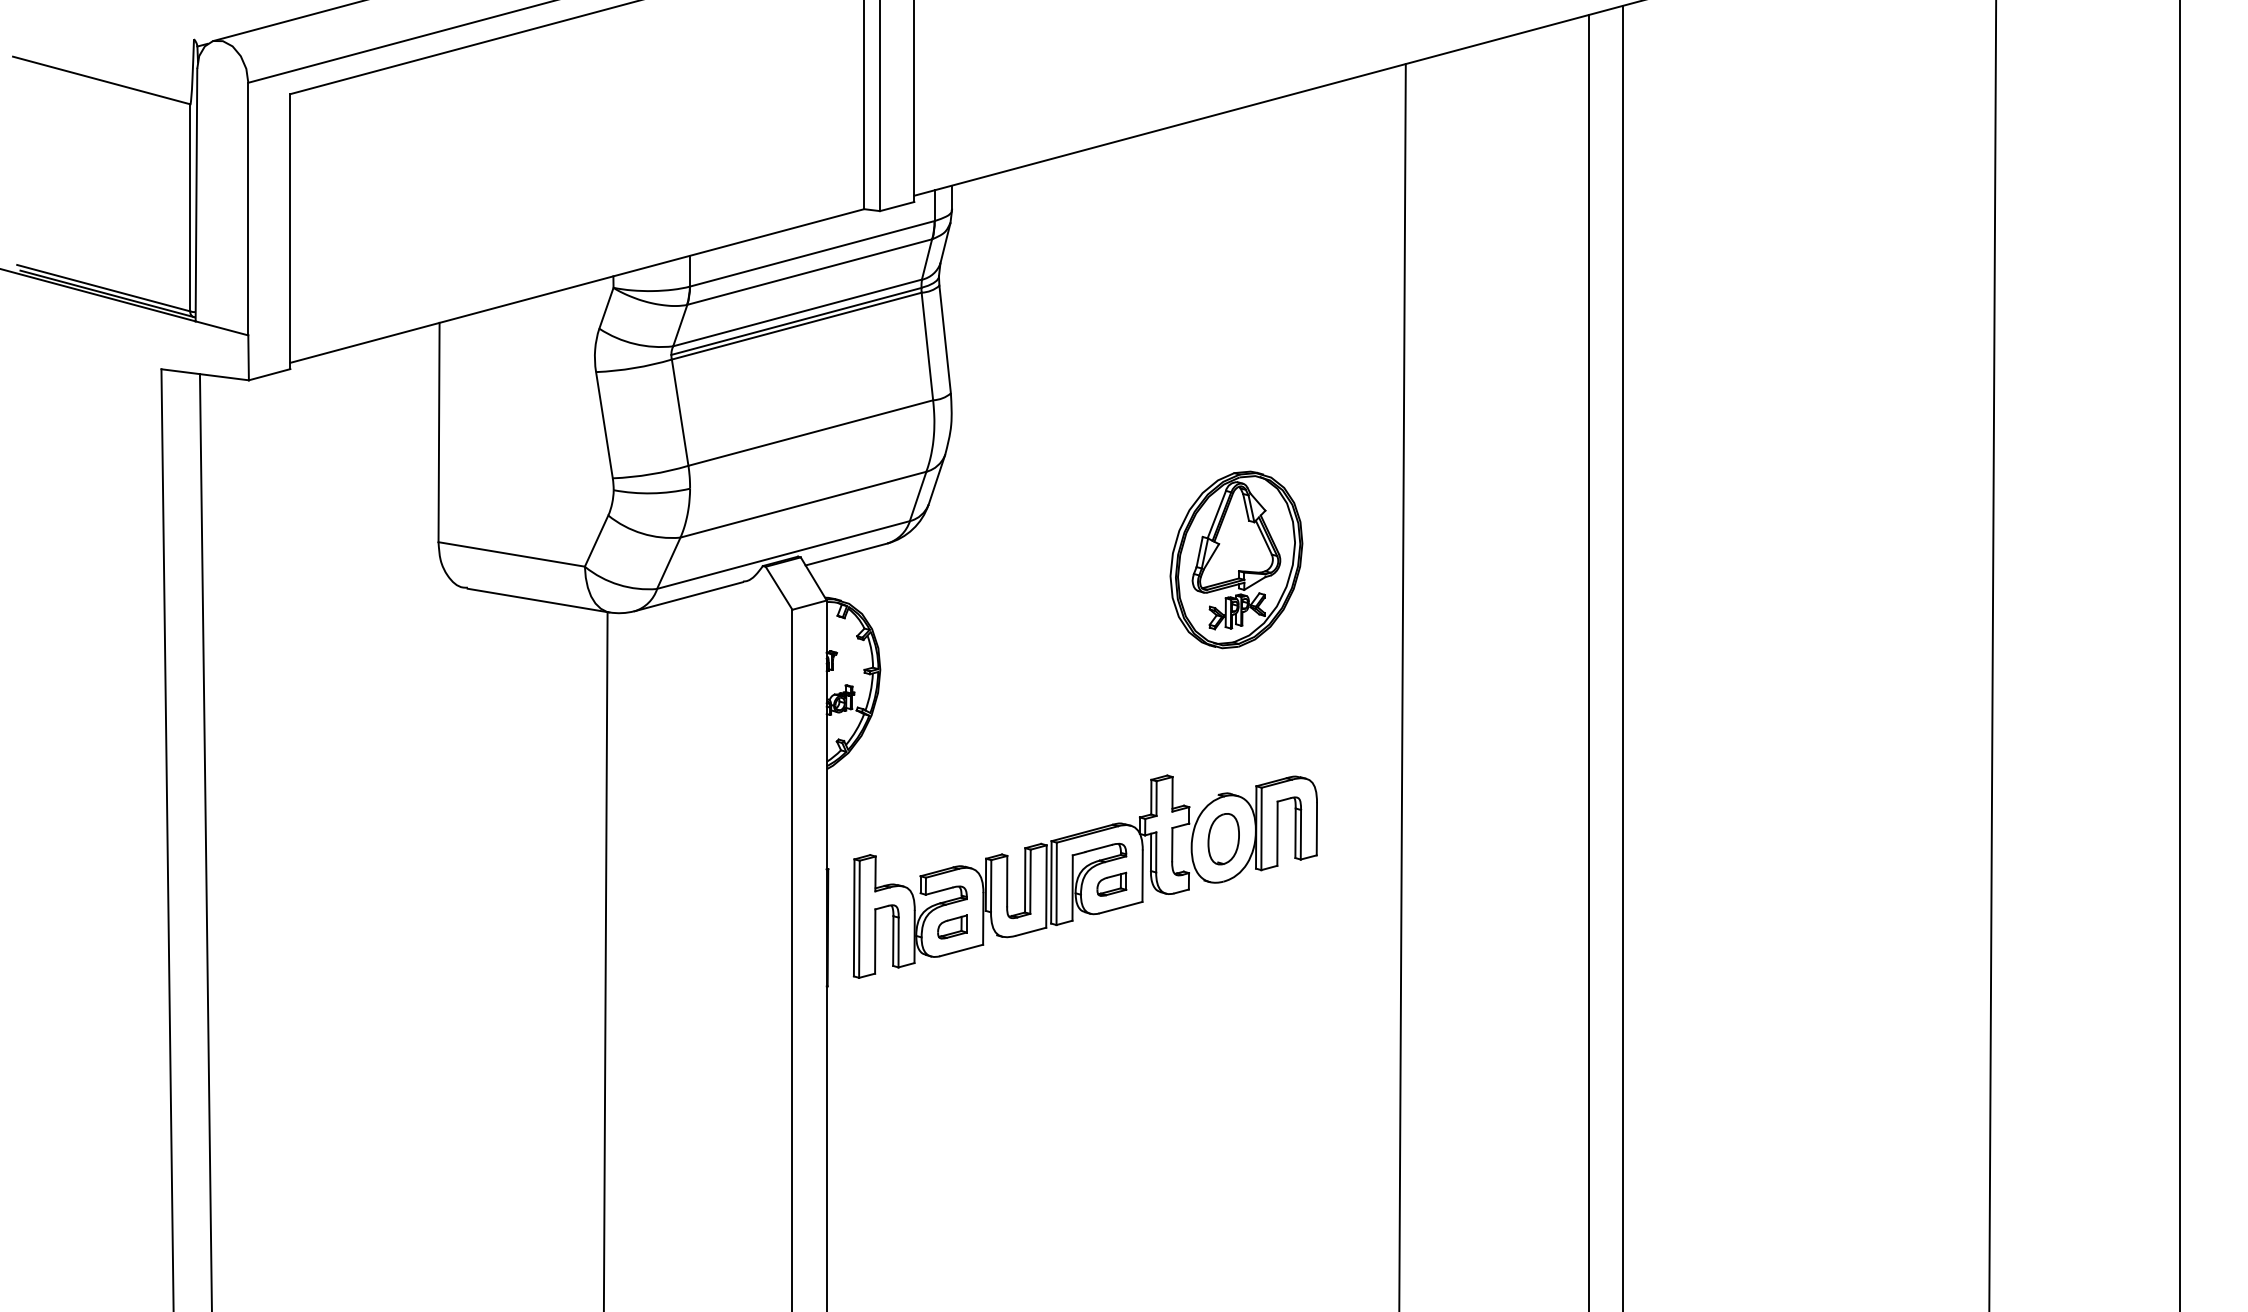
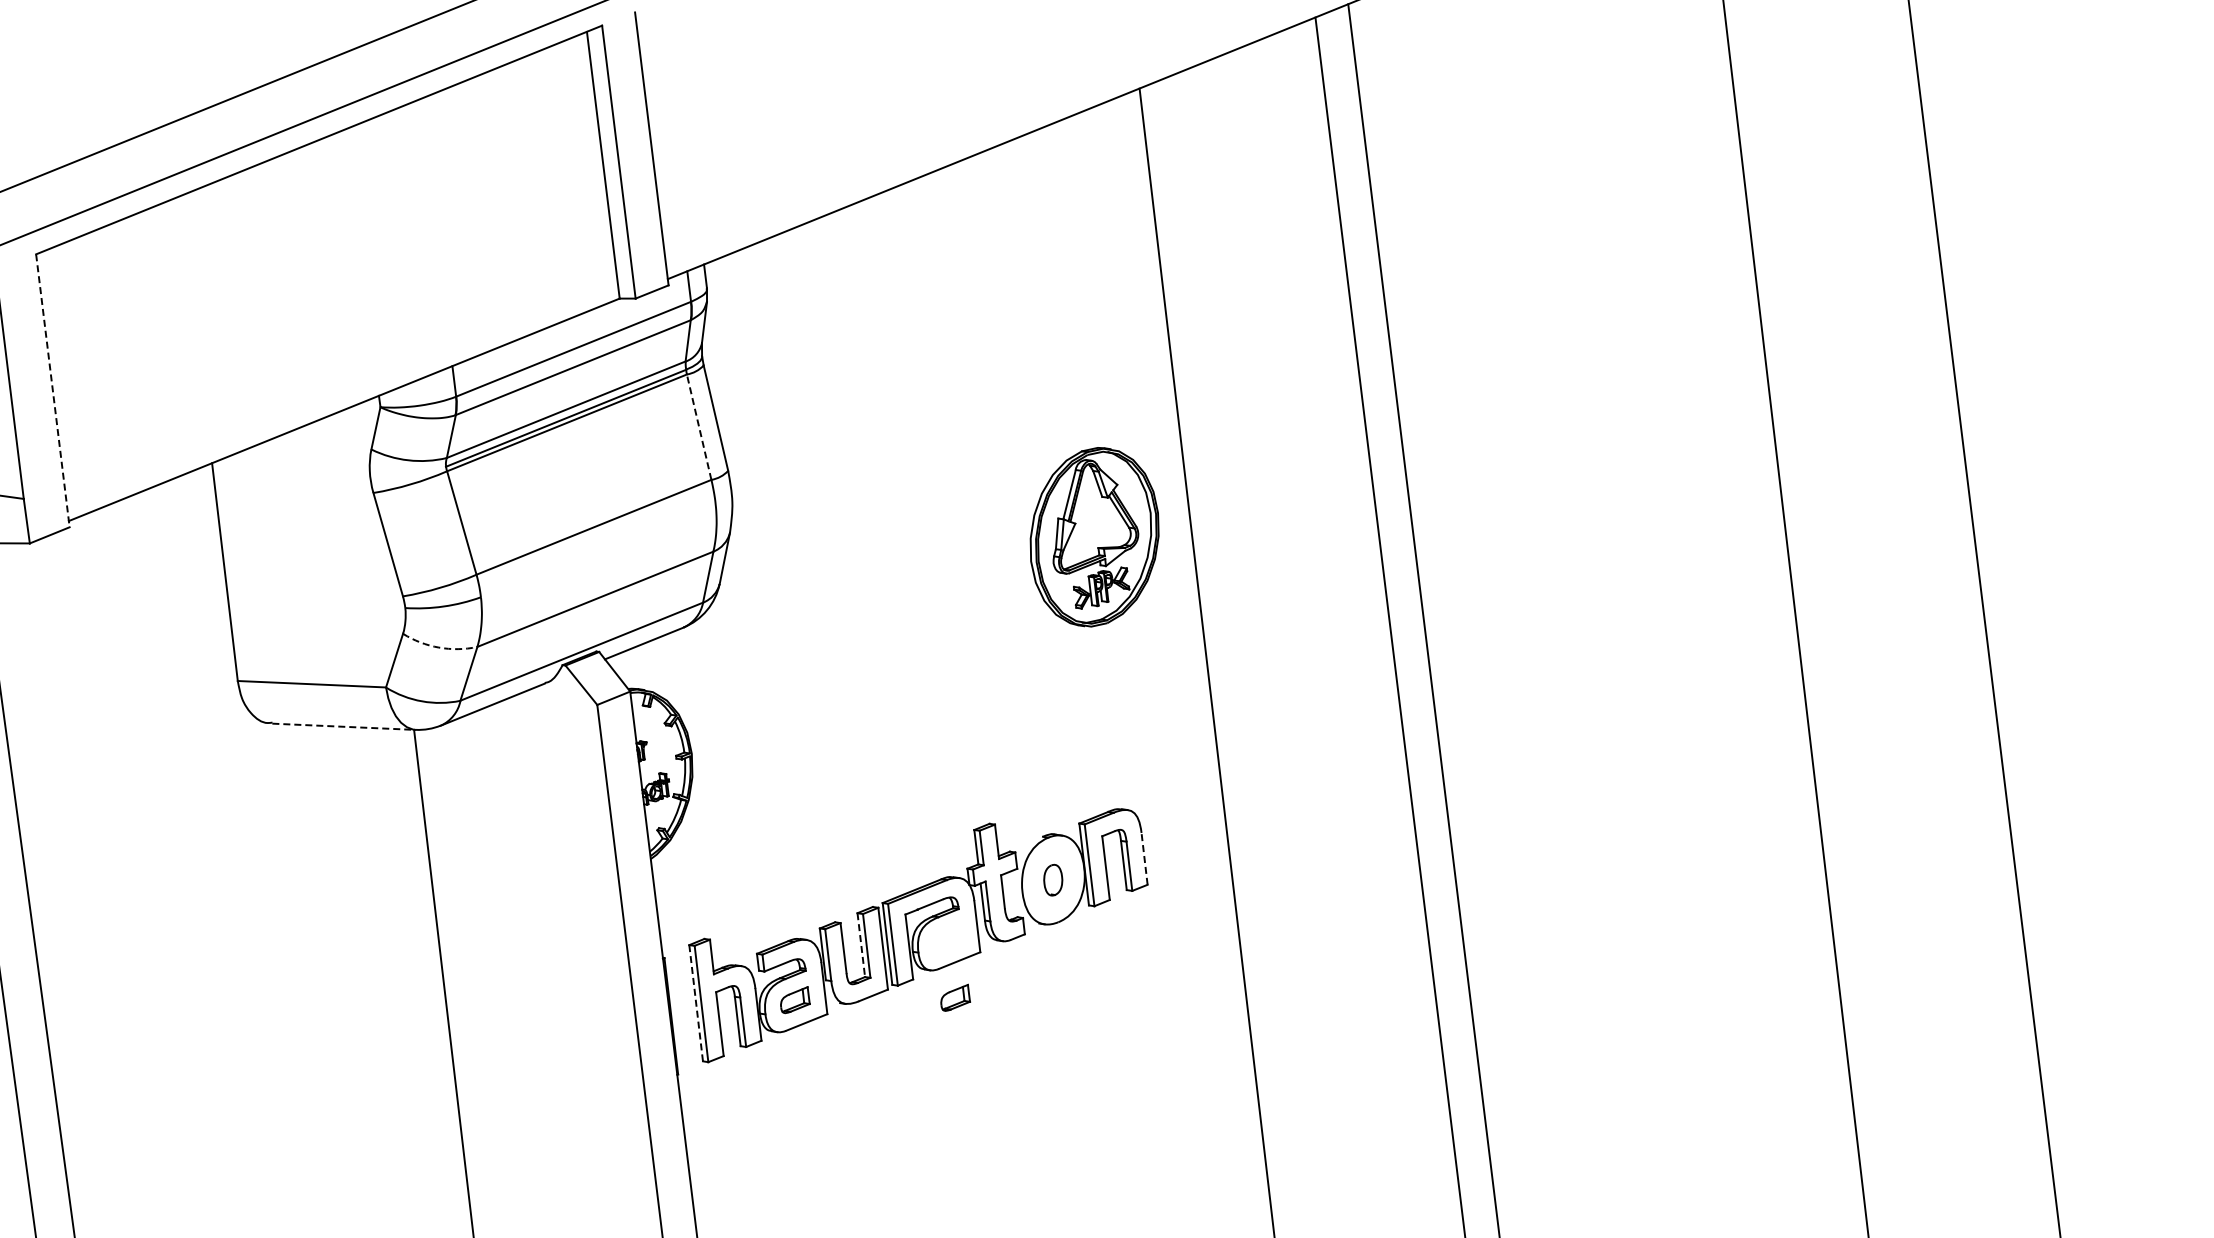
line: (290, 232) -> (53, 391), solid -> dashed
line: (927, 346) -> (699, 427), solid -> dashed
arc: (642, 533) -> (439, 647), solid -> dashed
part: (1236, 559) -> (1094, 536), moved
line: (538, 600) -> (344, 726), solid -> dashed
line: (1316, 828) -> (1144, 858), solid -> dashed
part: (1223, 839) -> (1053, 880), size x0.6
line: (1025, 880) -> (861, 945), solid -> dashed
part: (1111, 883) -> (954, 997), moved
line: (854, 918) -> (696, 1003), solid -> dashed

